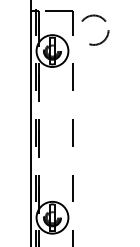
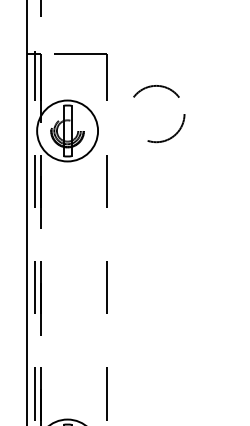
circle: (95, 29) -> (159, 112), moved

